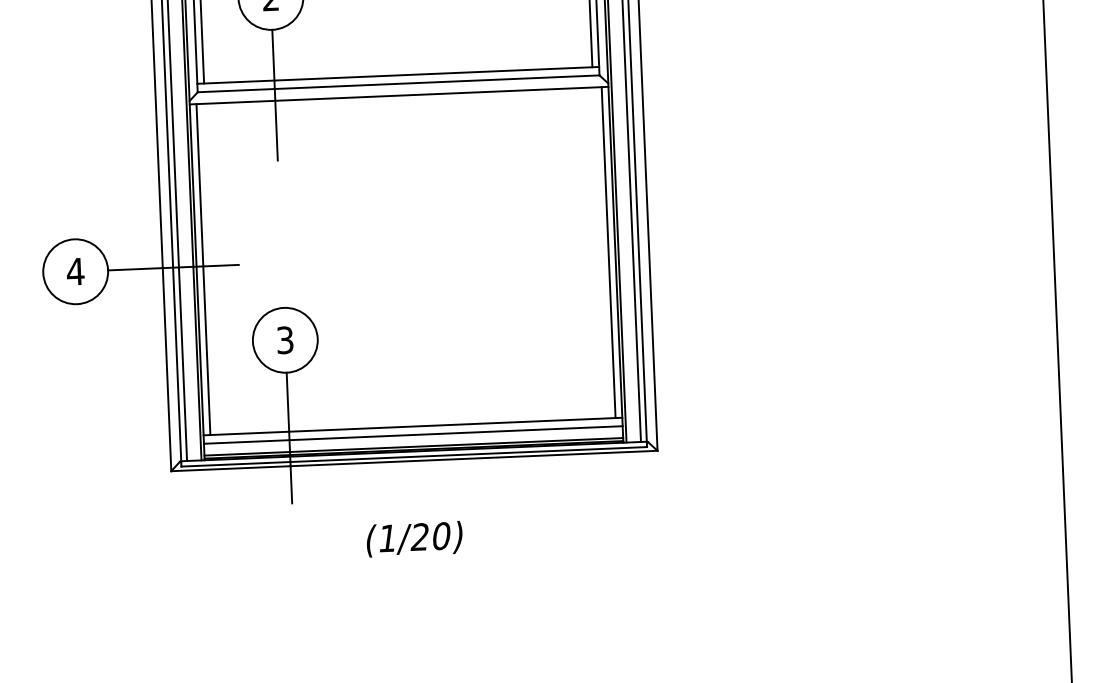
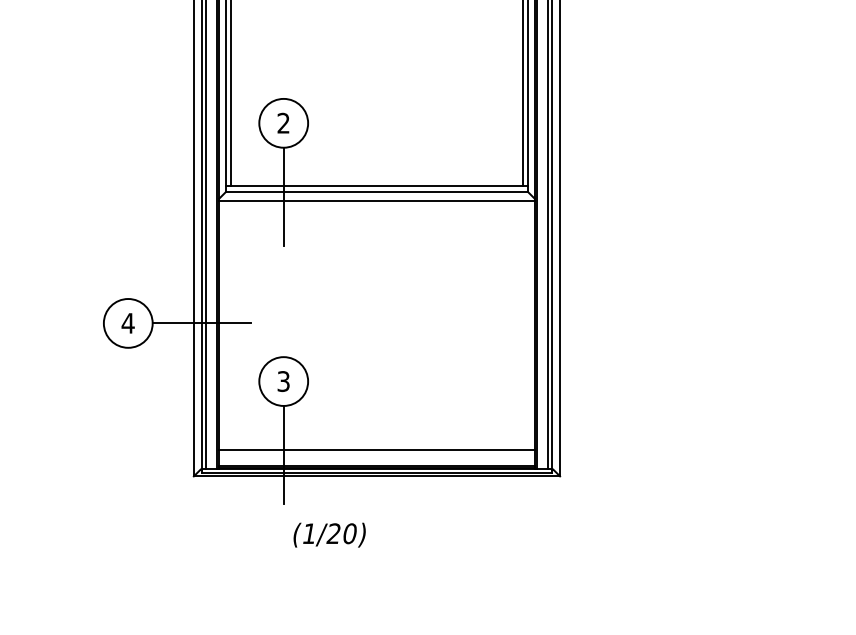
line: (608, 252) -> (529, 325), removed
line: (203, 269) -> (224, 325), removed
line: (412, 434) -> (376, 456), removed
text: (414, 538) -> (329, 534), moved

